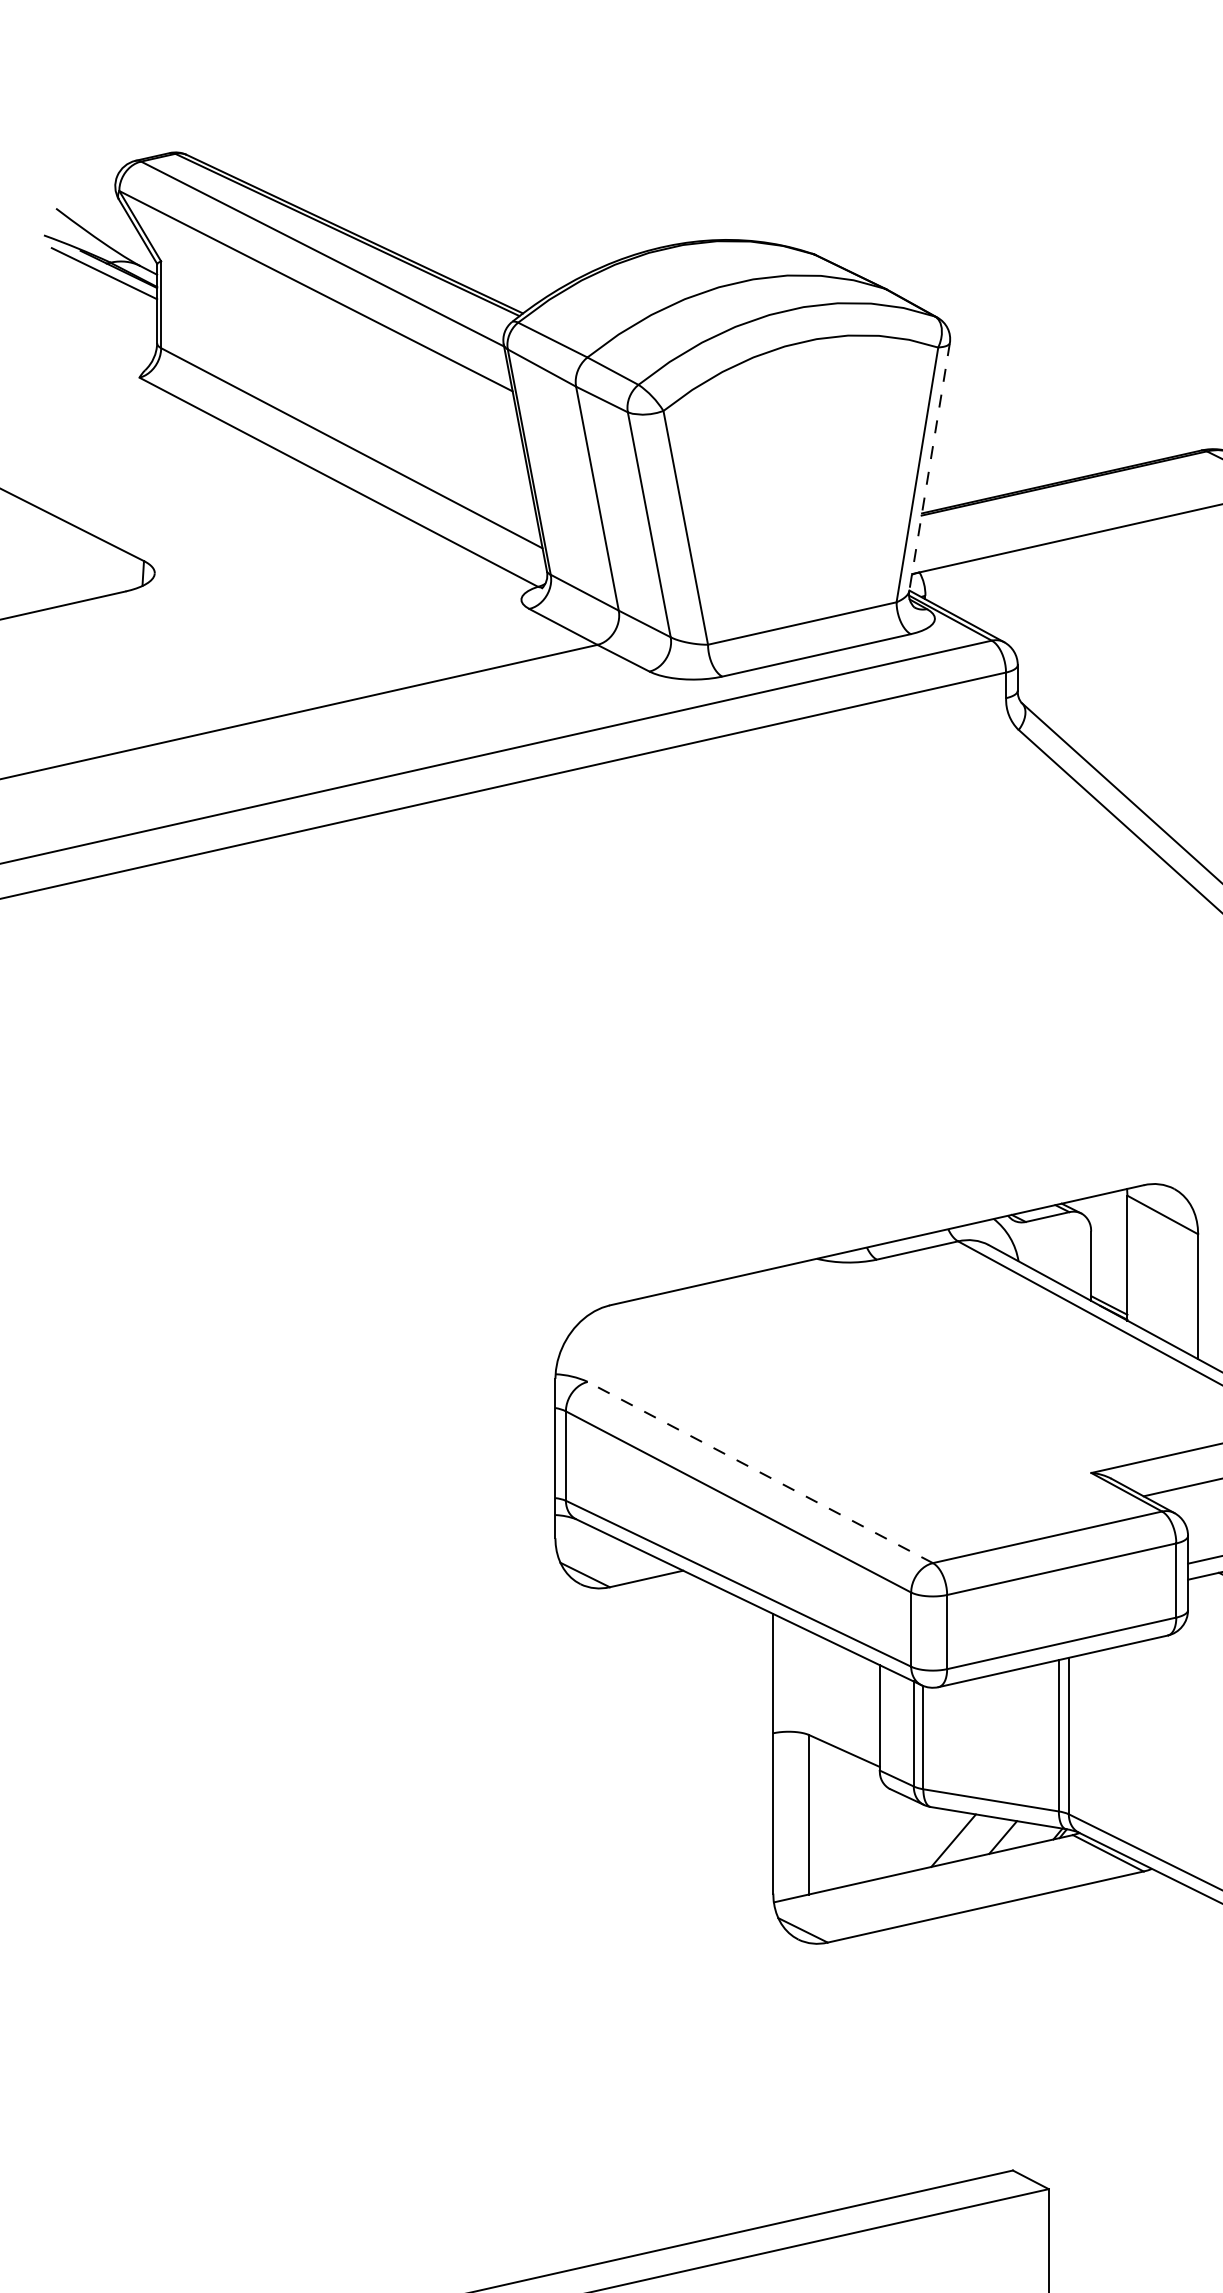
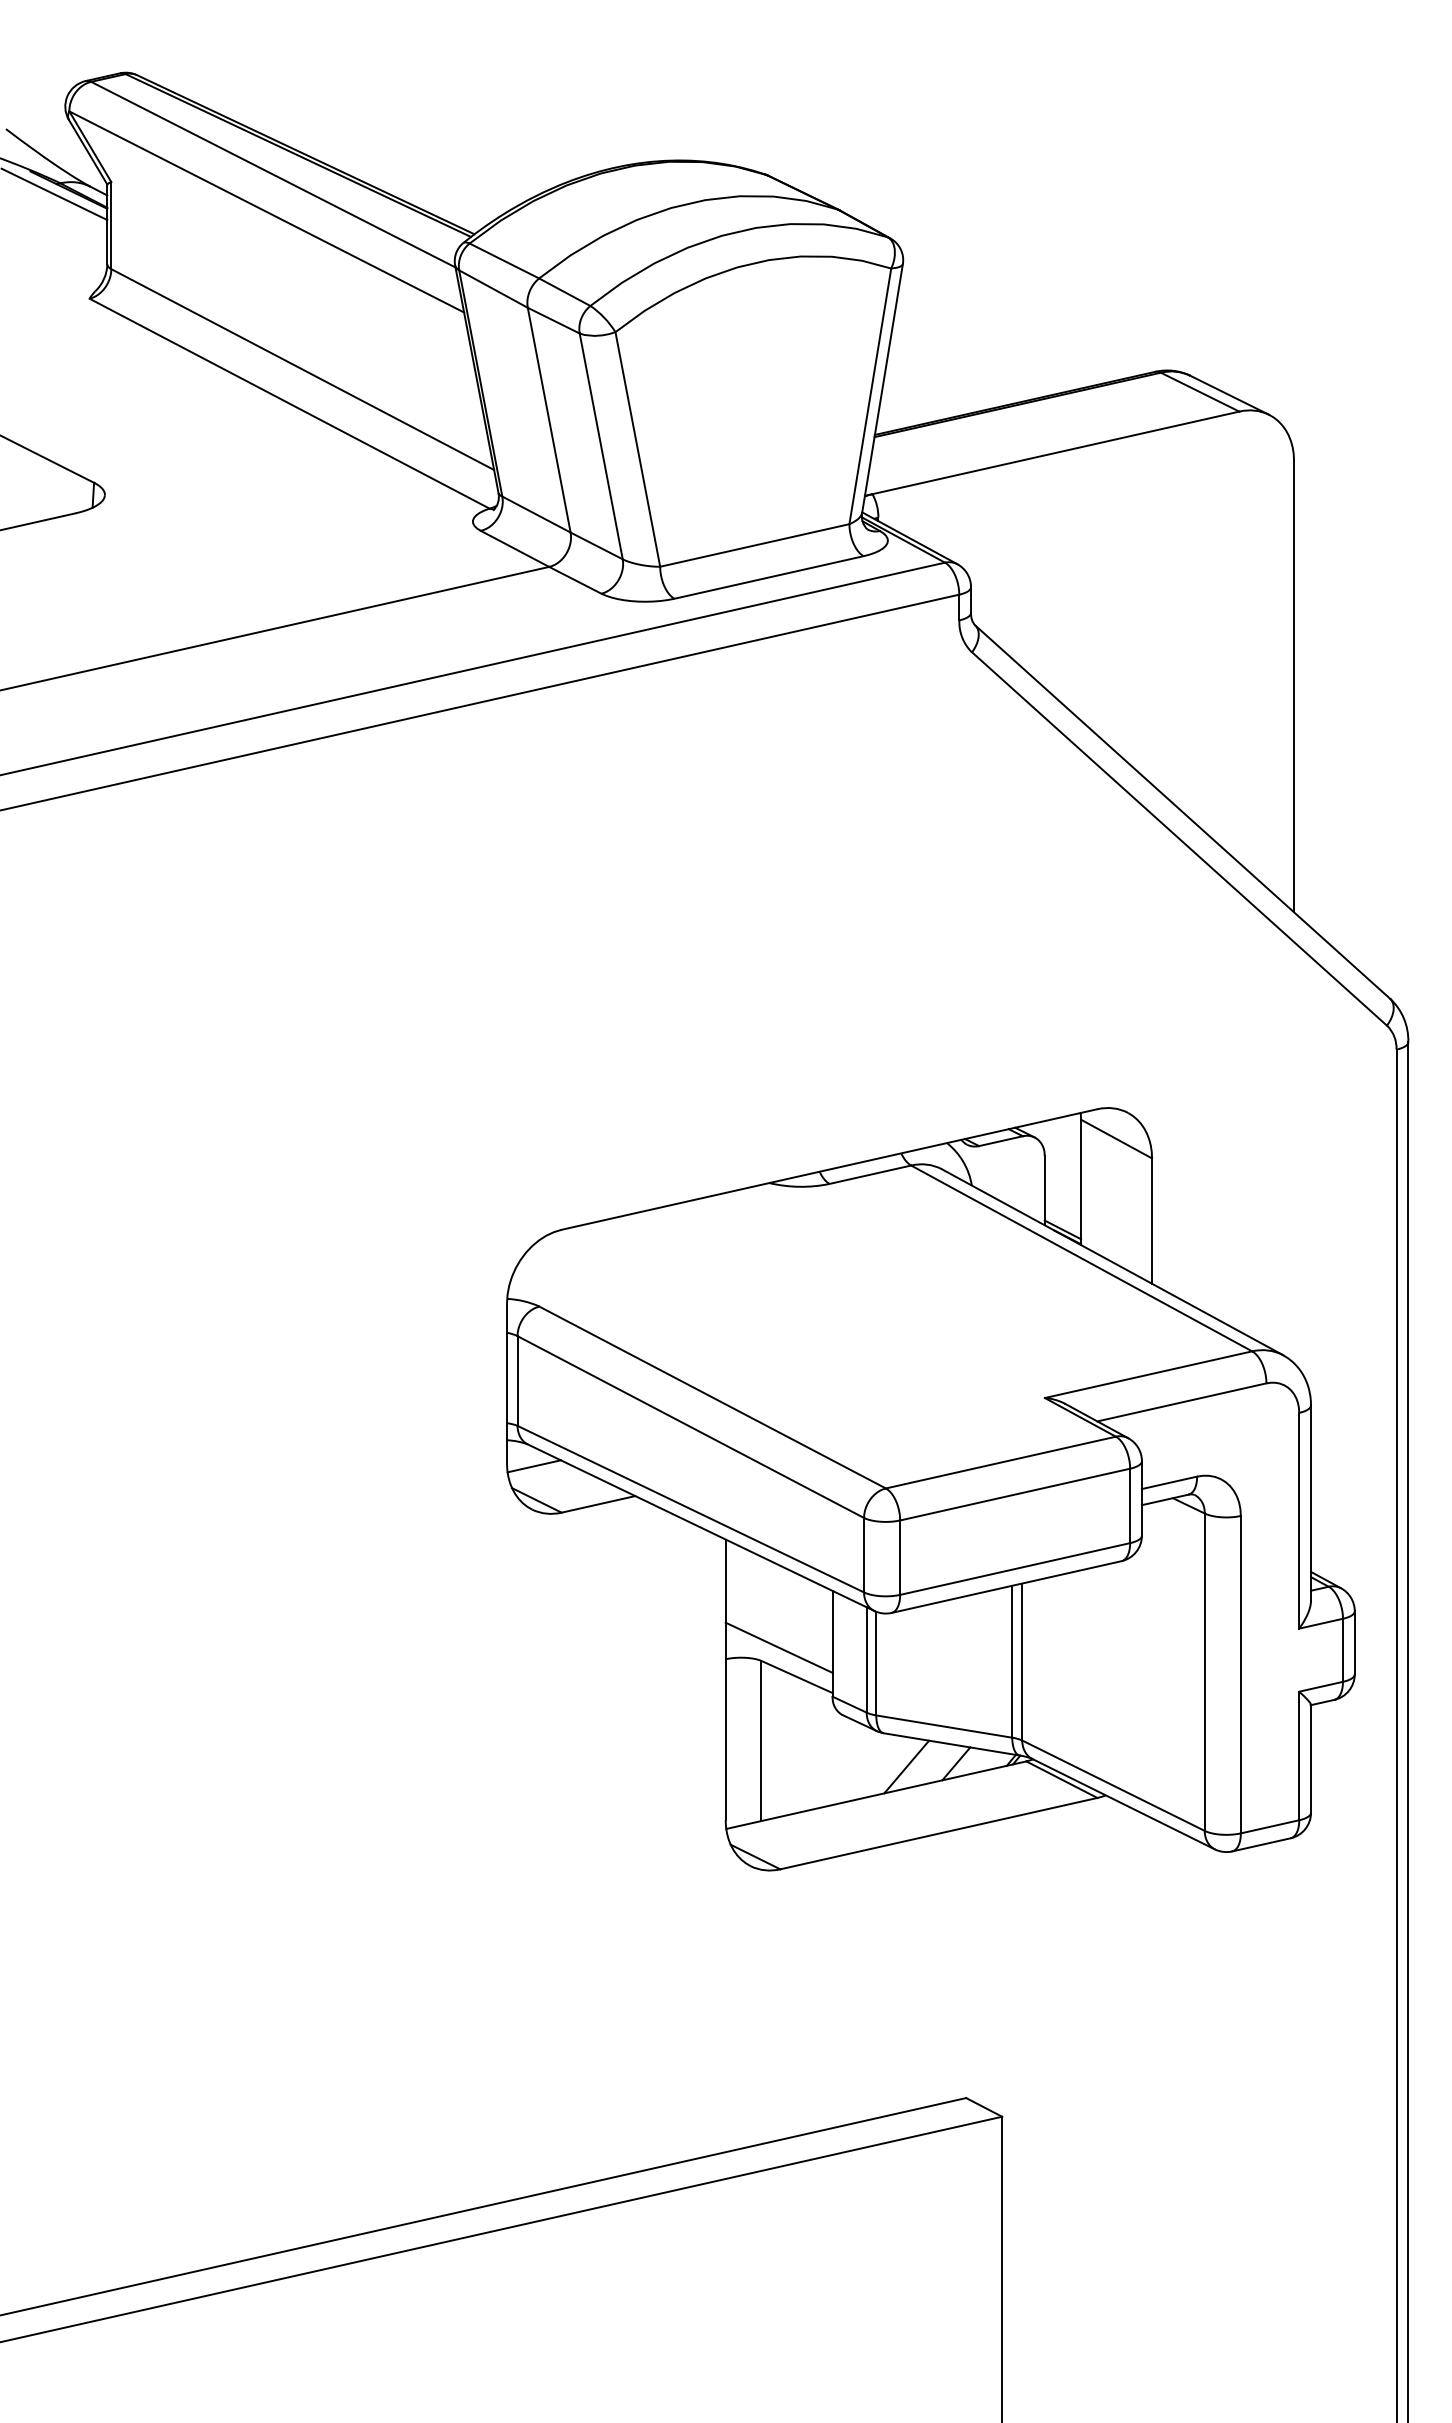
line: (929, 468) -> (882, 389), dashed -> solid
line: (760, 1472) -> (712, 1397), dashed -> solid
line: (581, 1541) -> (533, 1466), added
line: (825, 1721) -> (778, 1647), added

